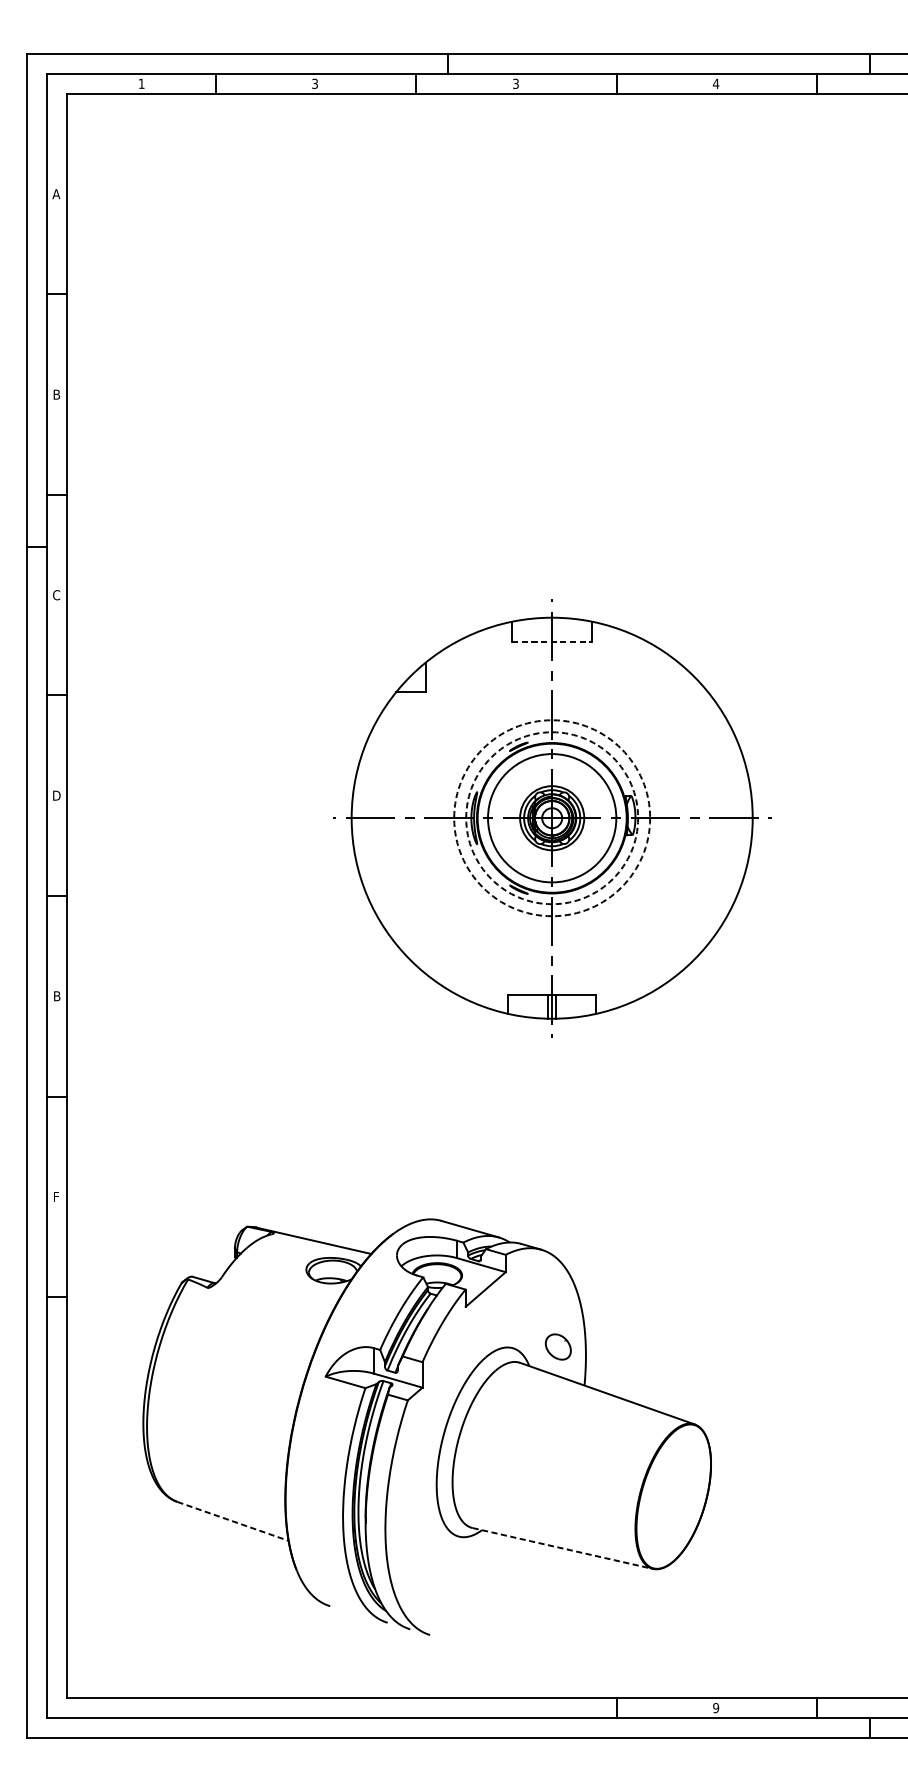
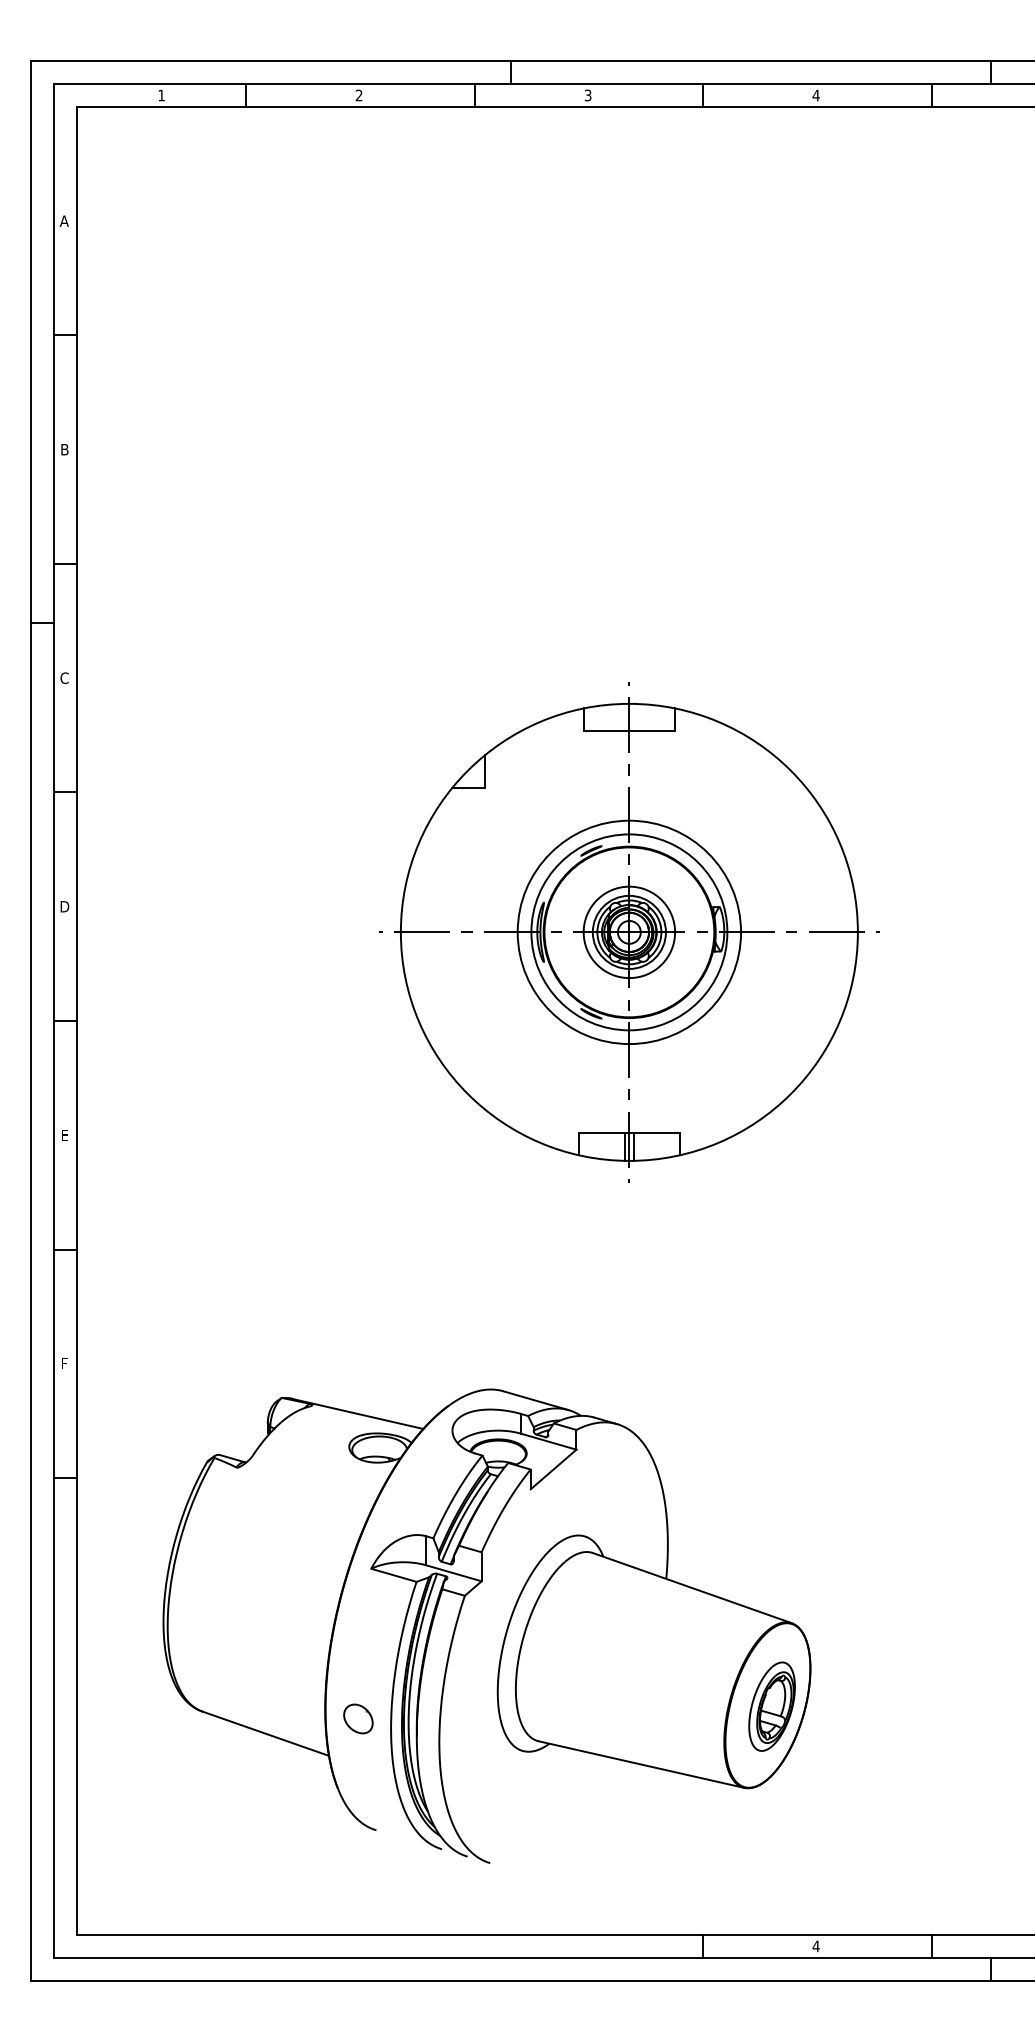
text: (314, 83) -> (358, 95), 3 -> 2
line: (552, 641) -> (629, 731), dashed -> solid
circle: (552, 818) -> (629, 932), dashed -> solid
circle: (552, 818) -> (629, 932), dashed -> solid
circle: (552, 818) -> (629, 932), size x0.62
text: (56, 995) -> (64, 1134), B -> E
part: (558, 1346) -> (358, 1718), moved
part: (676, 1497) -> (771, 1706), added
line: (233, 1521) -> (266, 1733), dashed -> solid
line: (563, 1548) -> (642, 1764), dashed -> solid
text: (715, 1708) -> (815, 1946), 9 -> 4

